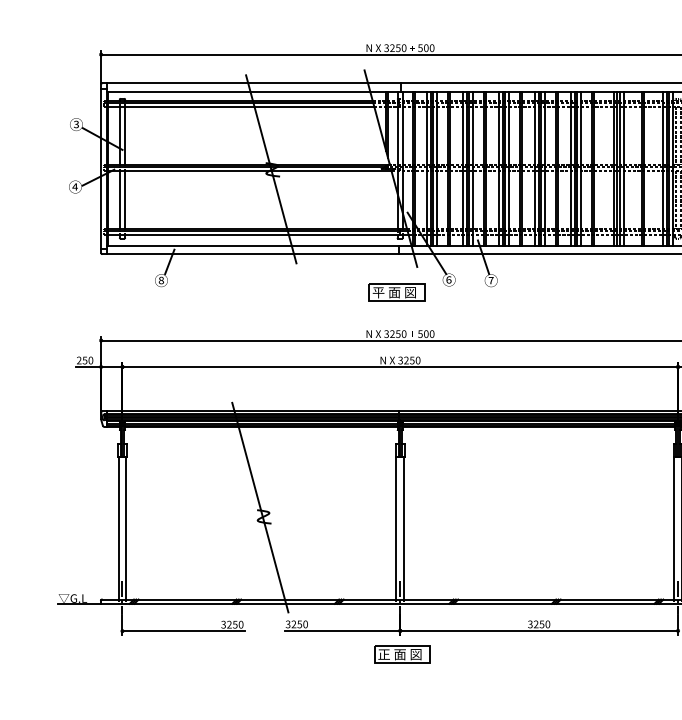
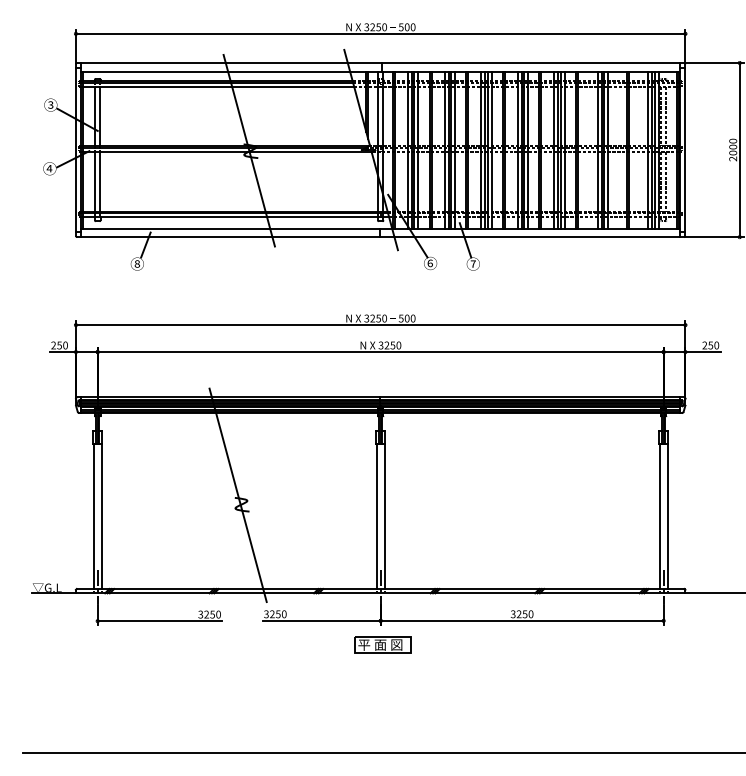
part: (397, 292) -> (377, 276), removed
text: (384, 655) -> (364, 645), 正 面 図 -> 平 面 図

